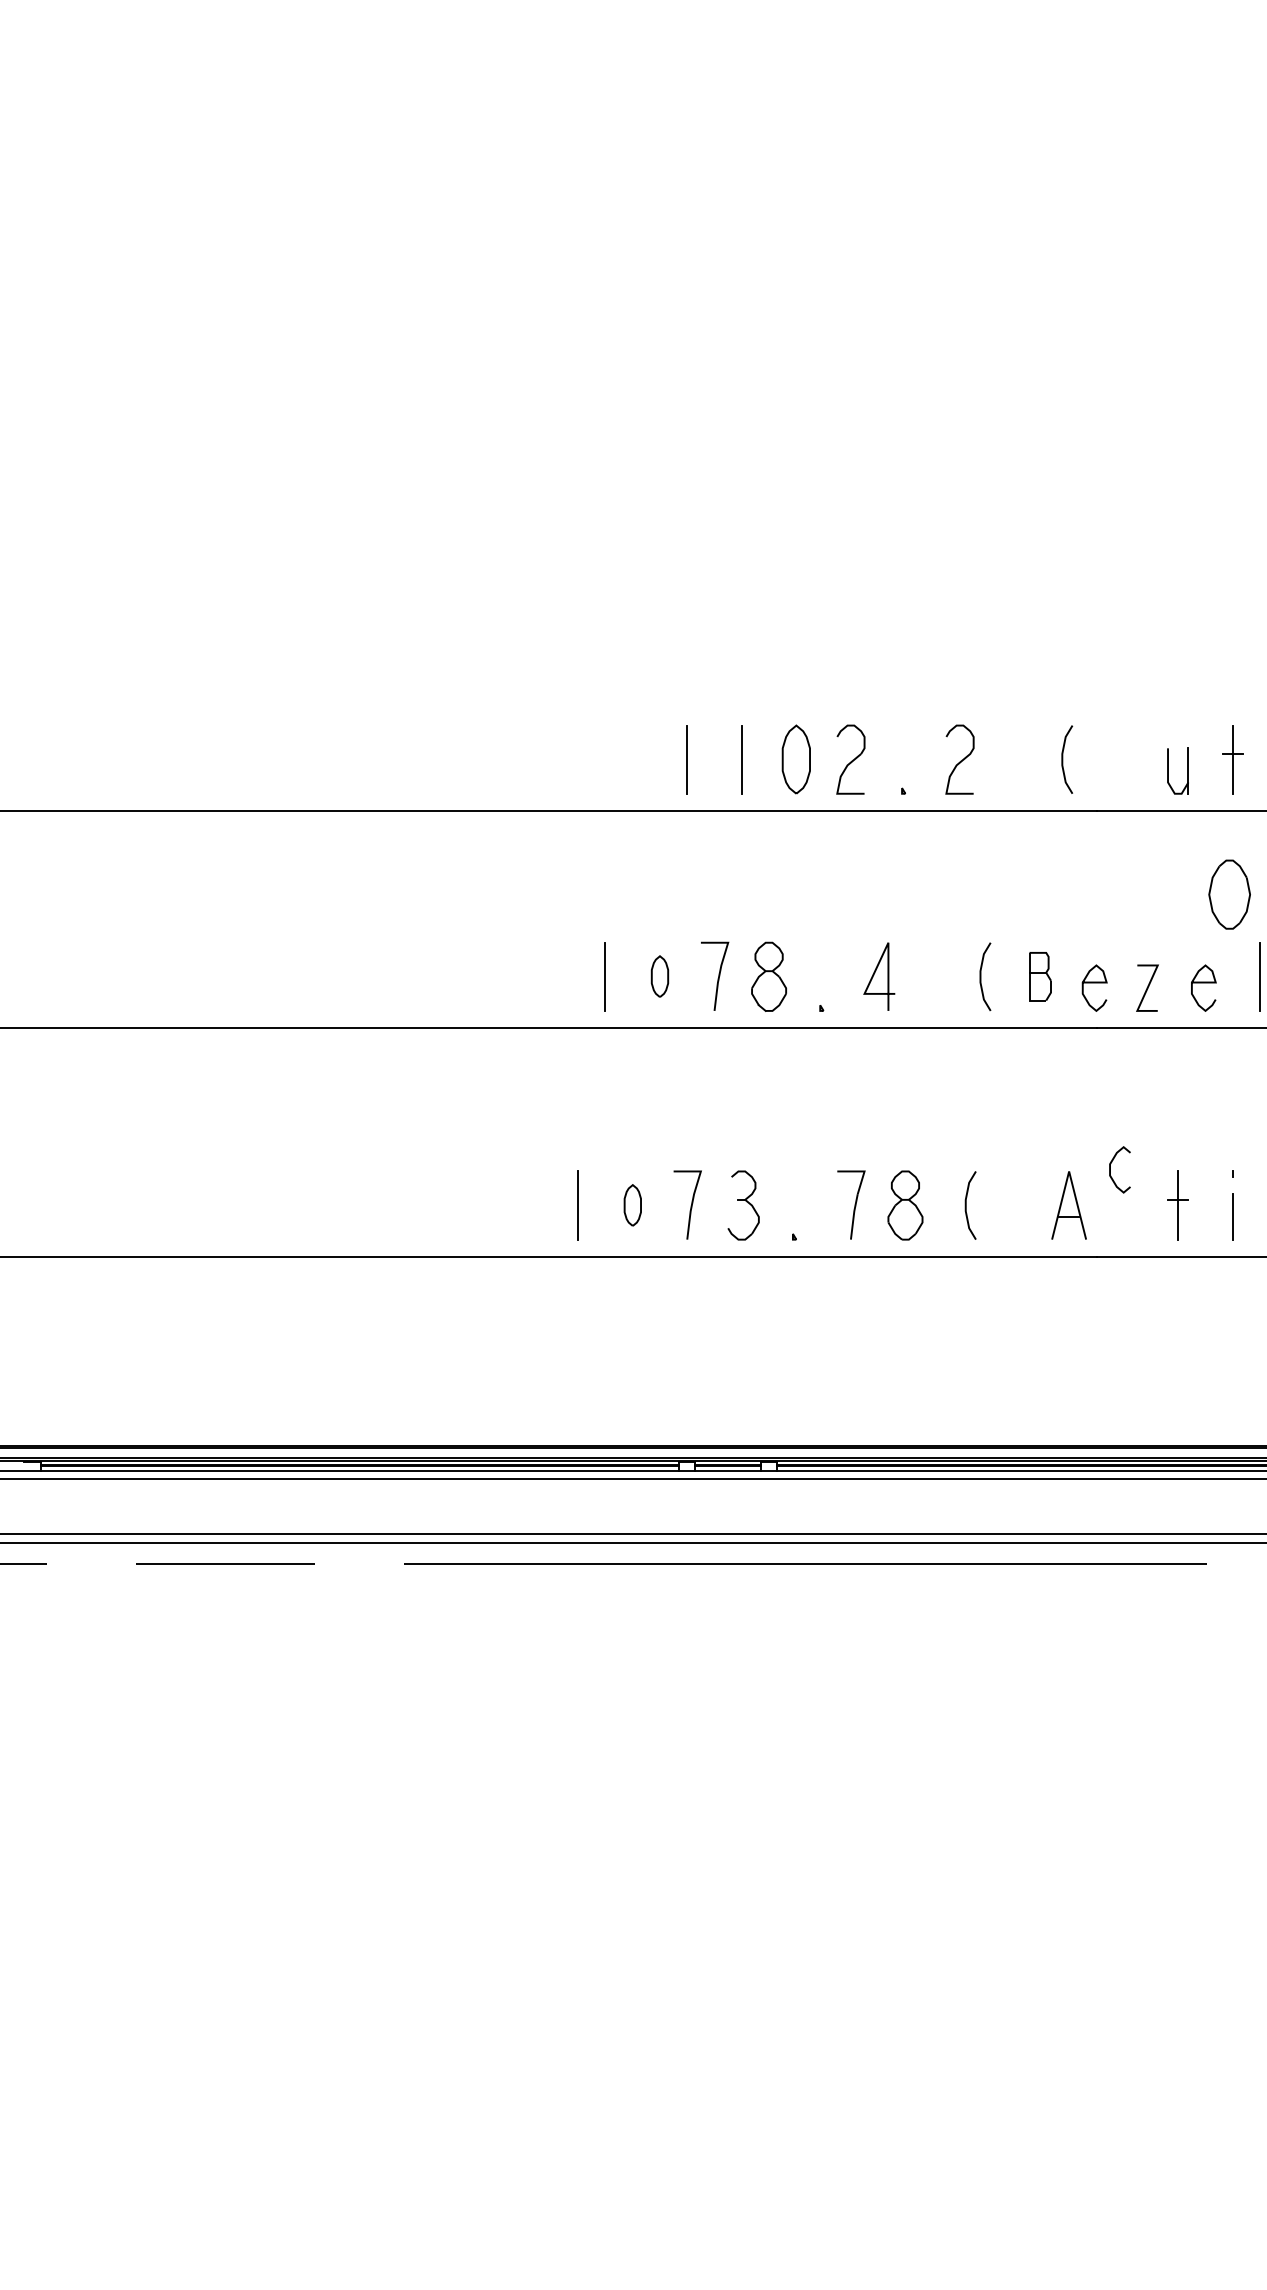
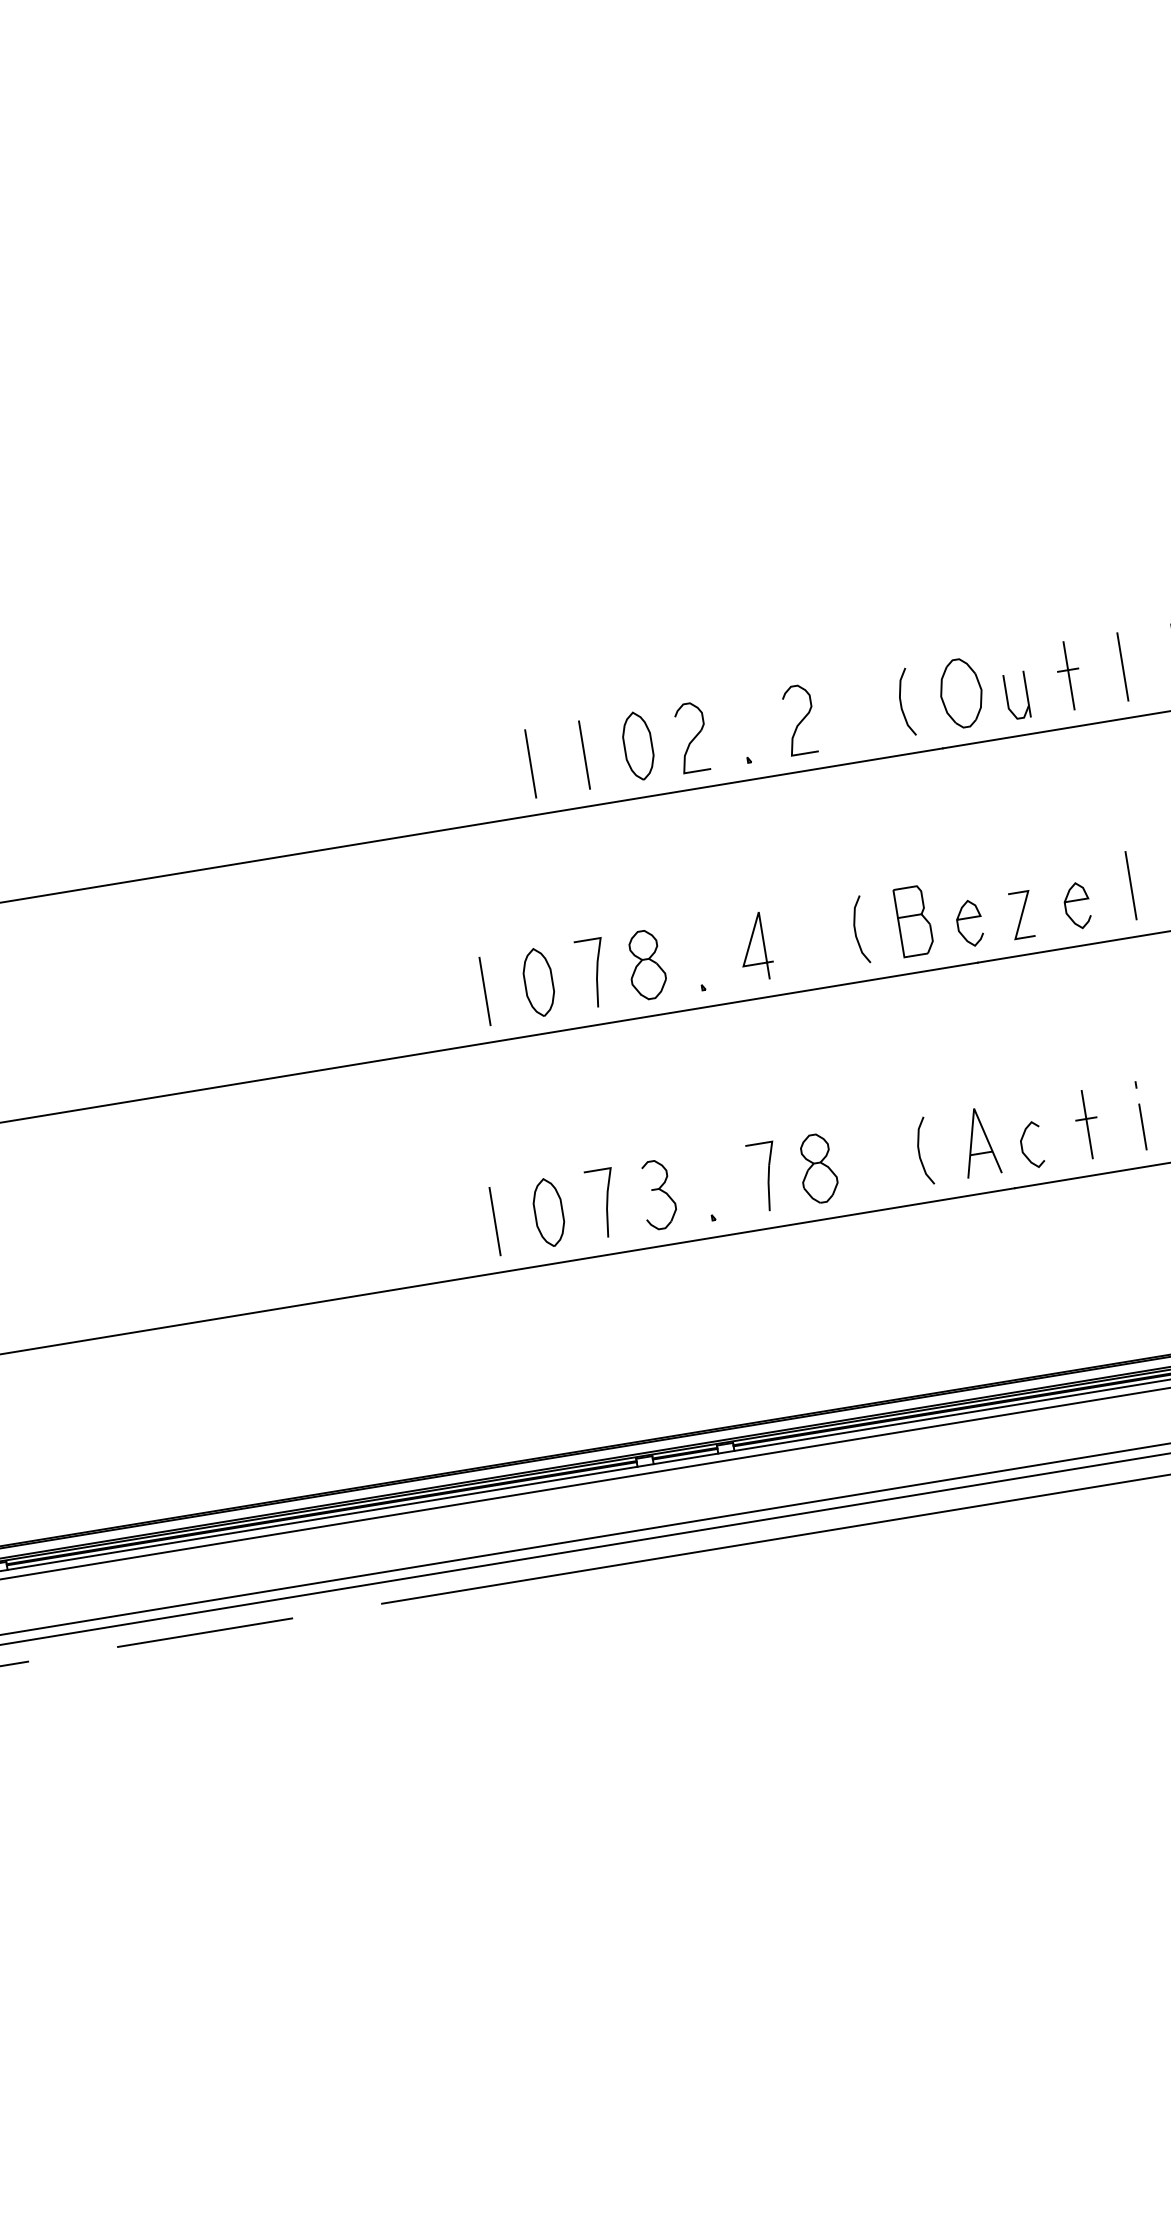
part: (1229, 894) -> (961, 693), moved
part: (659, 976) -> (538, 982), size x1.67
part: (1040, 976) -> (914, 920), size x1.43
curve: (1110, 1169) -> (1022, 1146), moved
part: (632, 1205) -> (548, 1212), size x1.67
curve: (966, 1205) -> (919, 1151), moved

